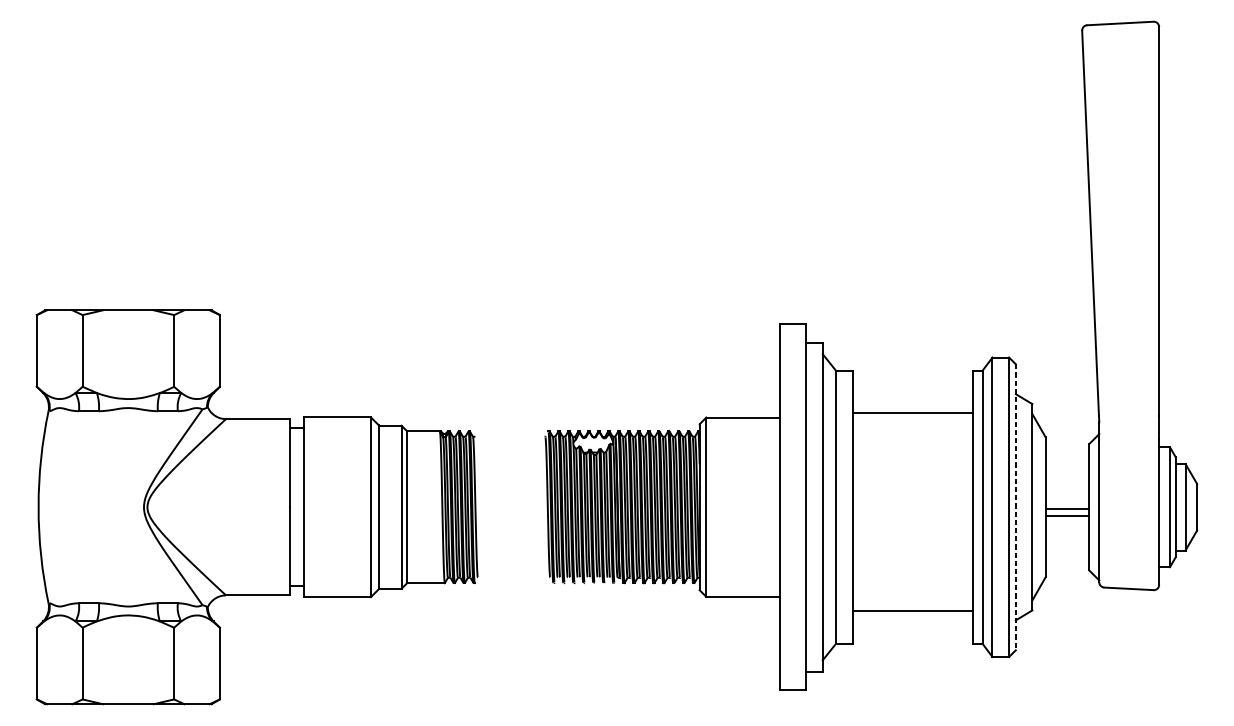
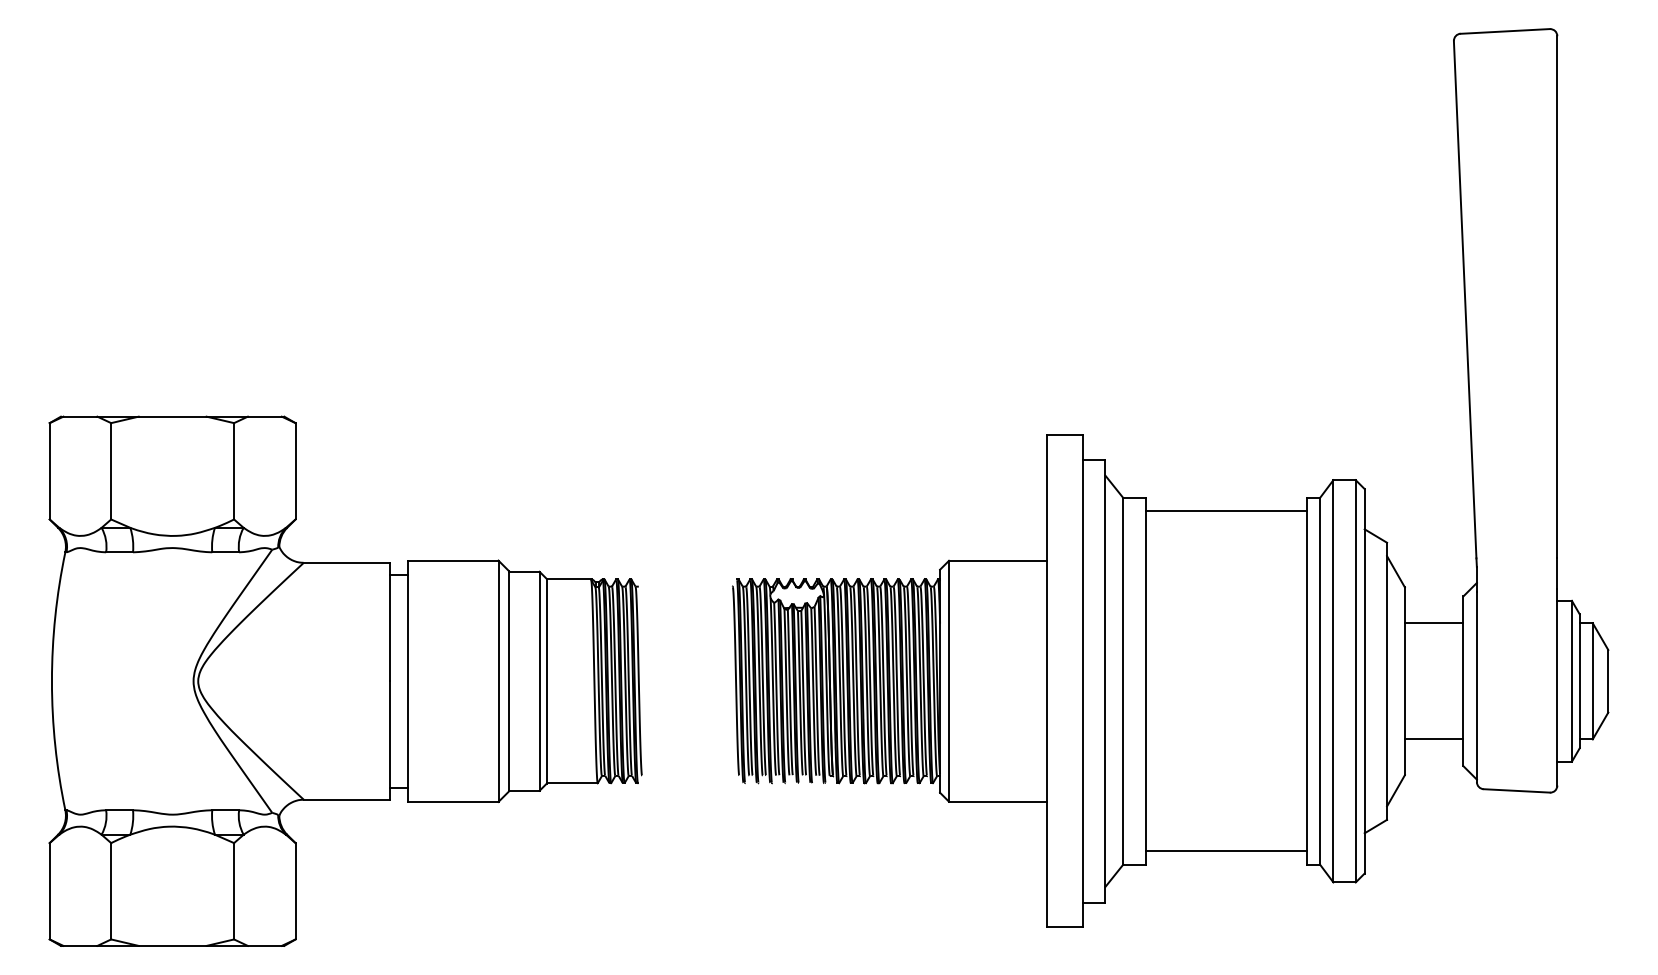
line: (912, 412) -> (1225, 511), moved
line: (1015, 507) -> (1364, 681), dashed -> solid
line: (1066, 508) -> (1433, 623), moved
line: (1066, 516) -> (1433, 739), moved
line: (912, 611) -> (1225, 851), moved

